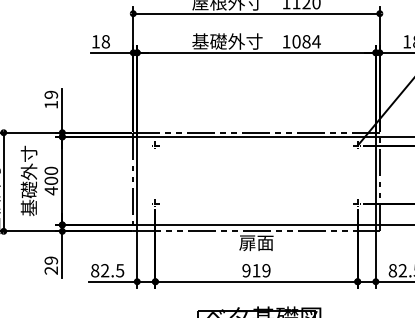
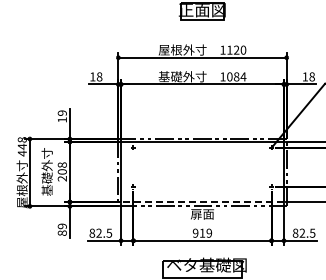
text: (50, 180) -> (61, 171), 400 -> 208
line: (256, 224) -> (202, 201), solid -> dashed
text: (51, 269) -> (62, 232), 29 -> 89

